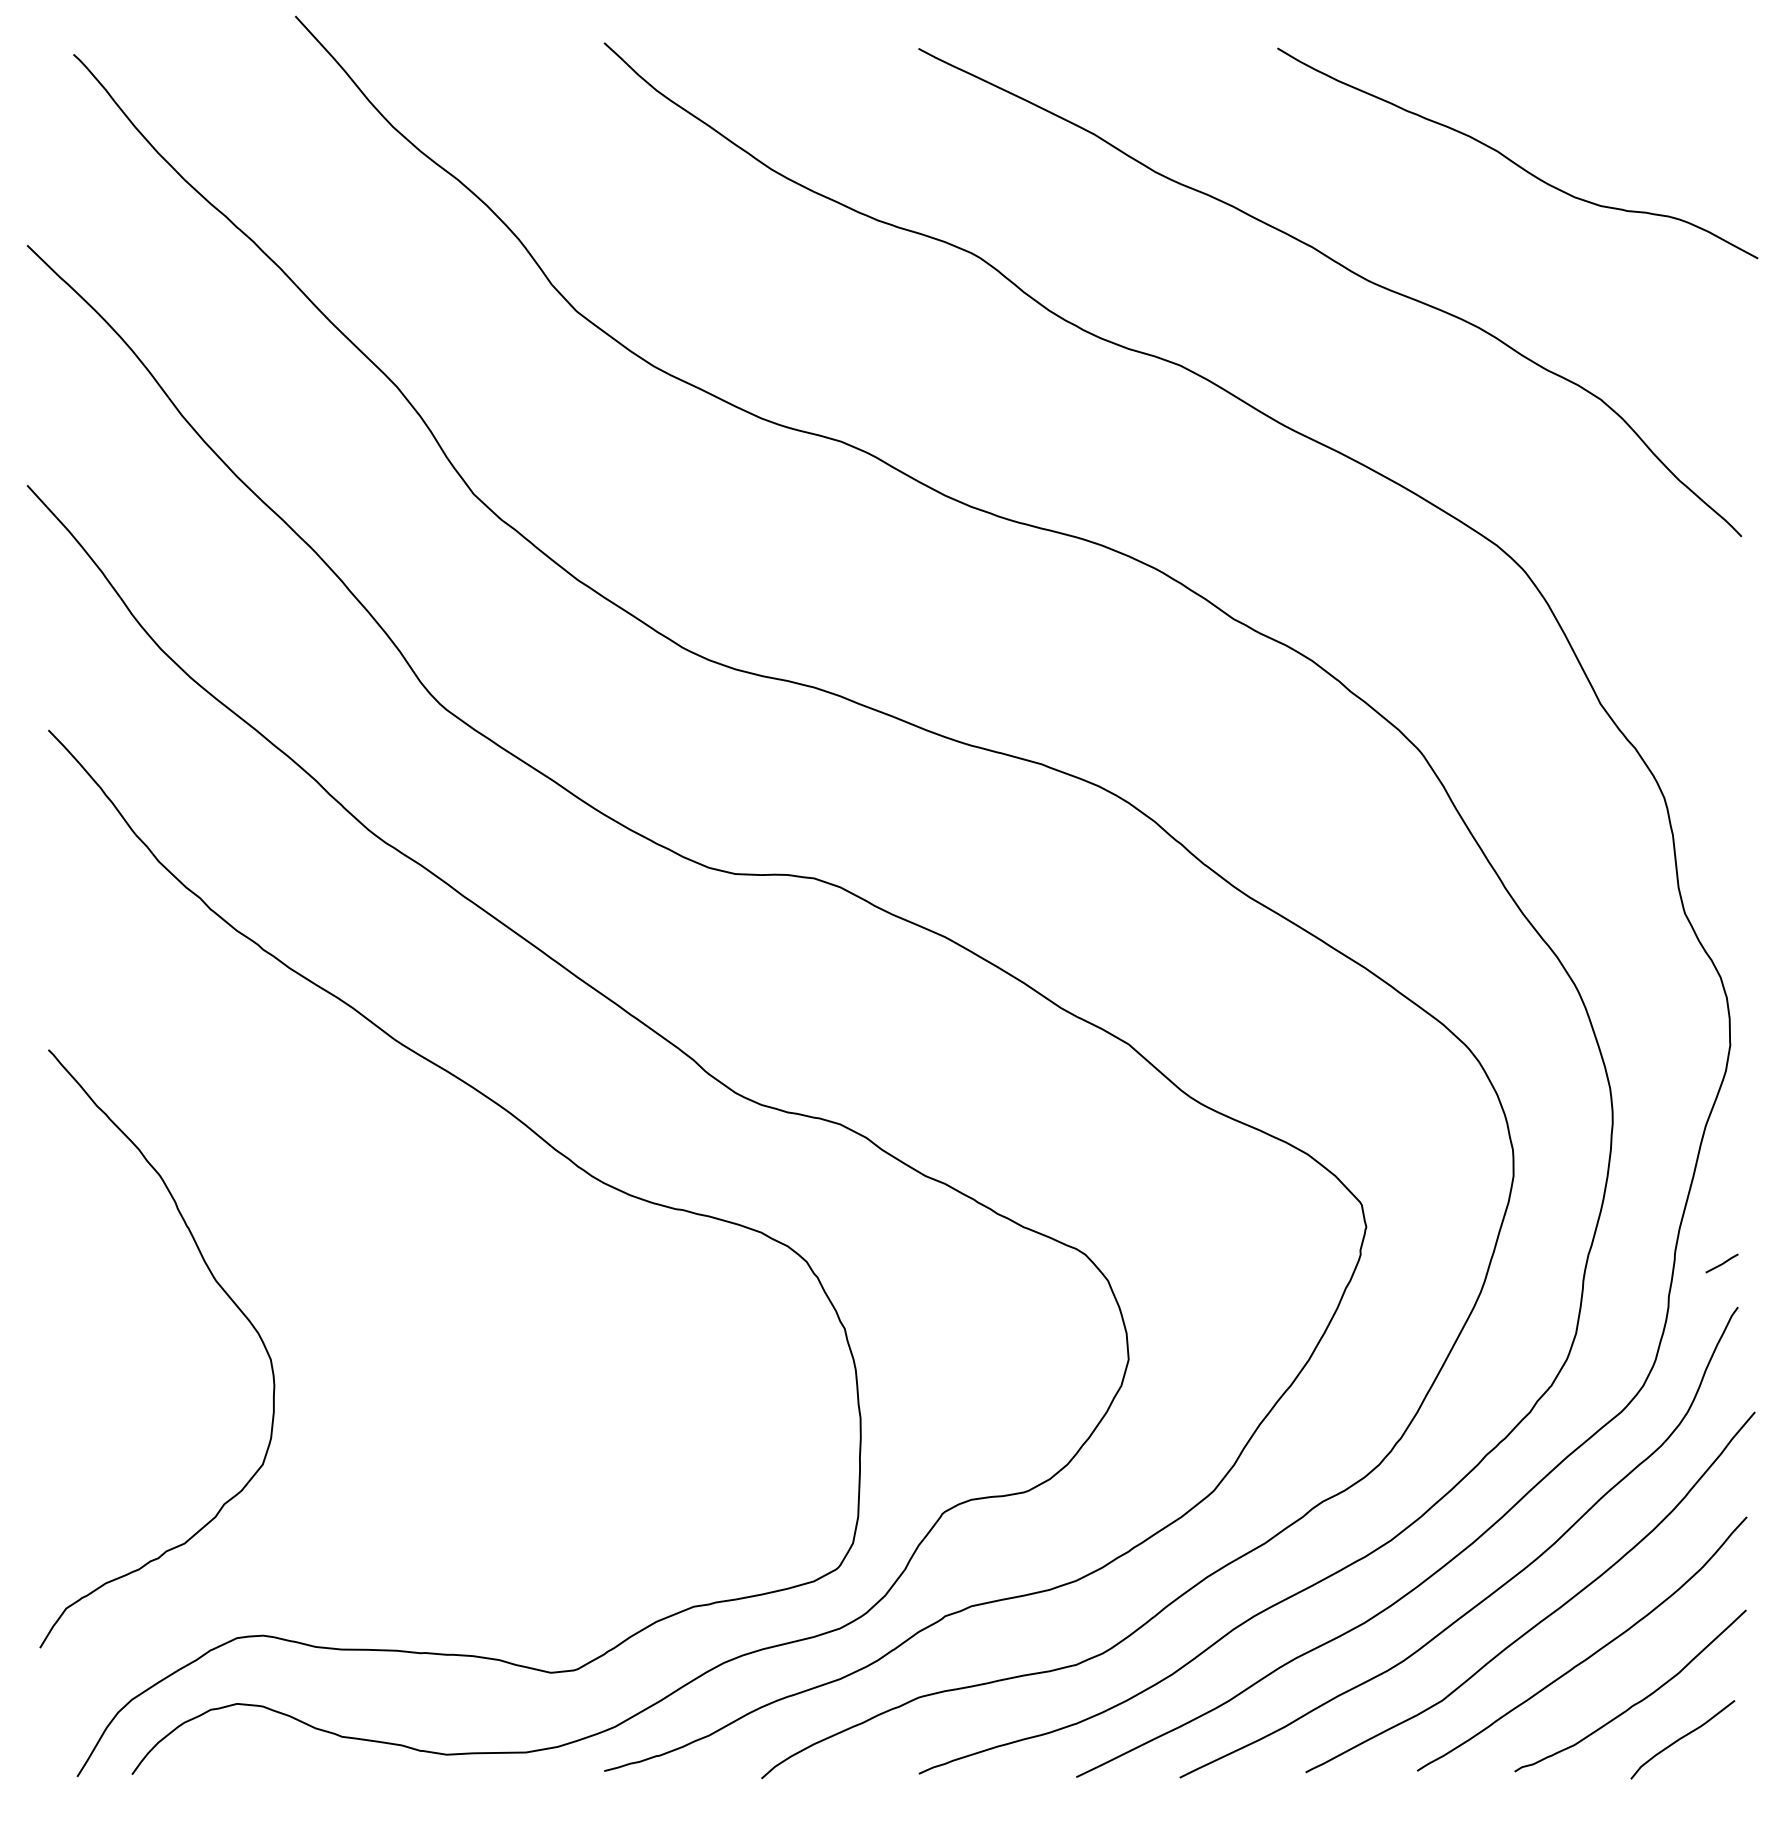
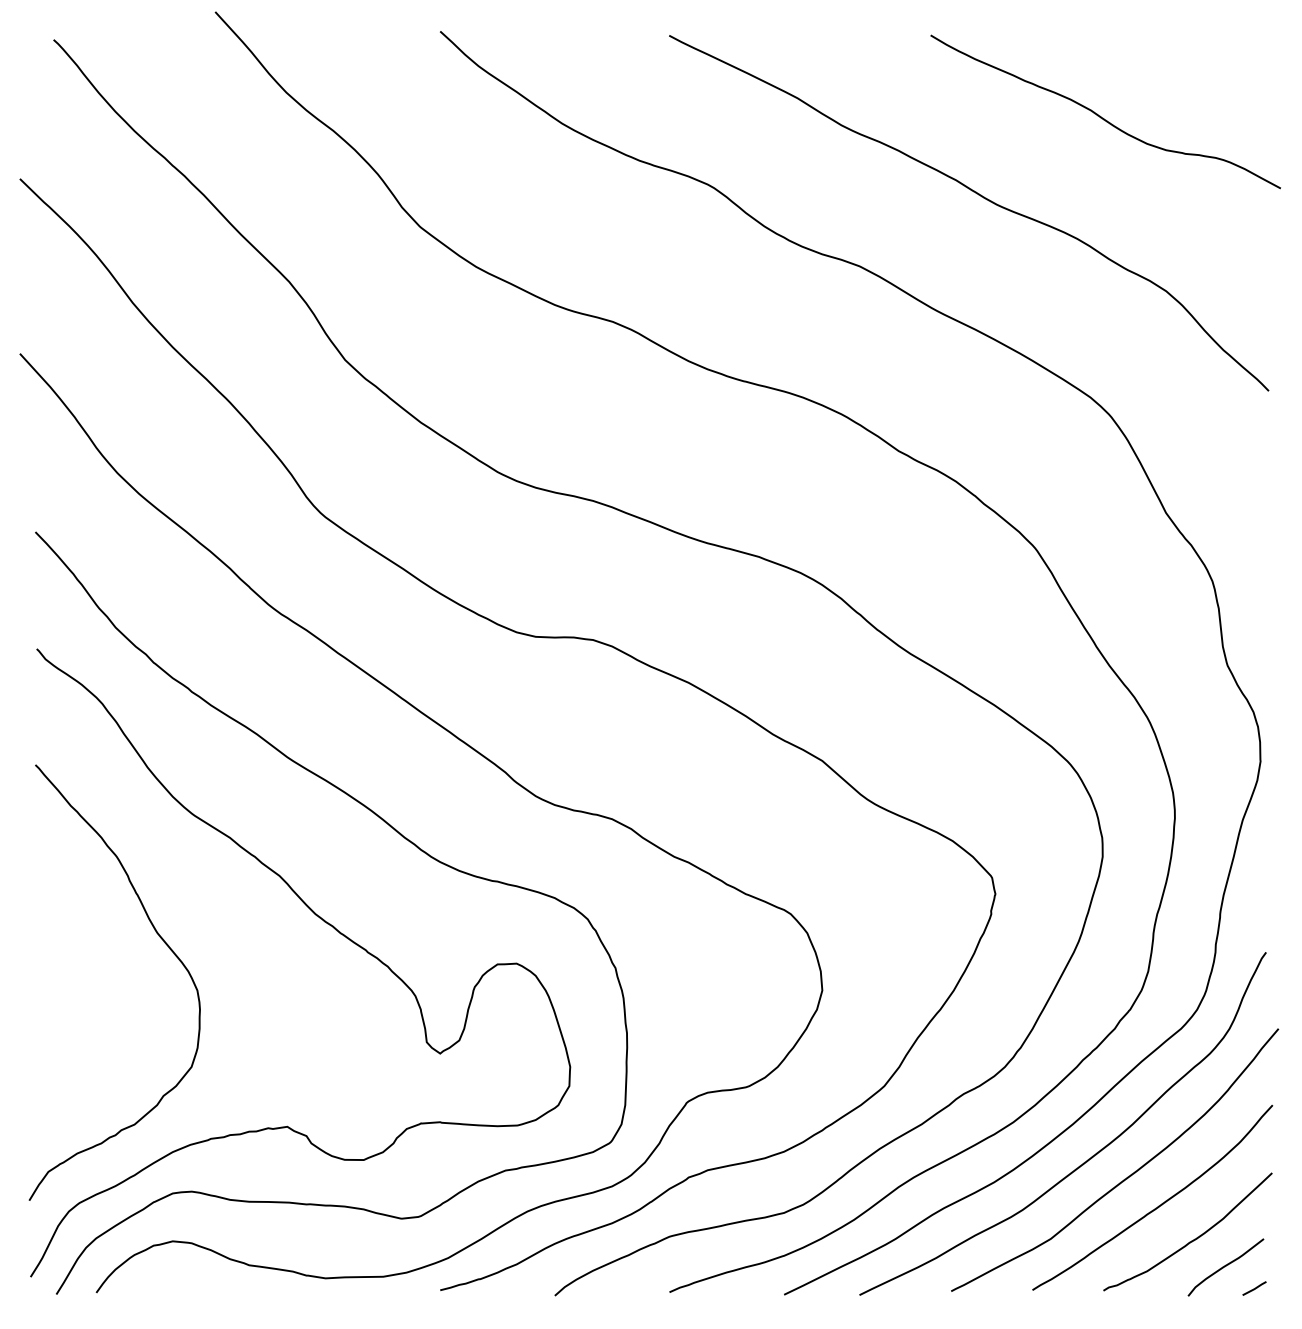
line: (1721, 1263) -> (1254, 1288), moved
curve: (449, 1268) -> (327, 924), added

